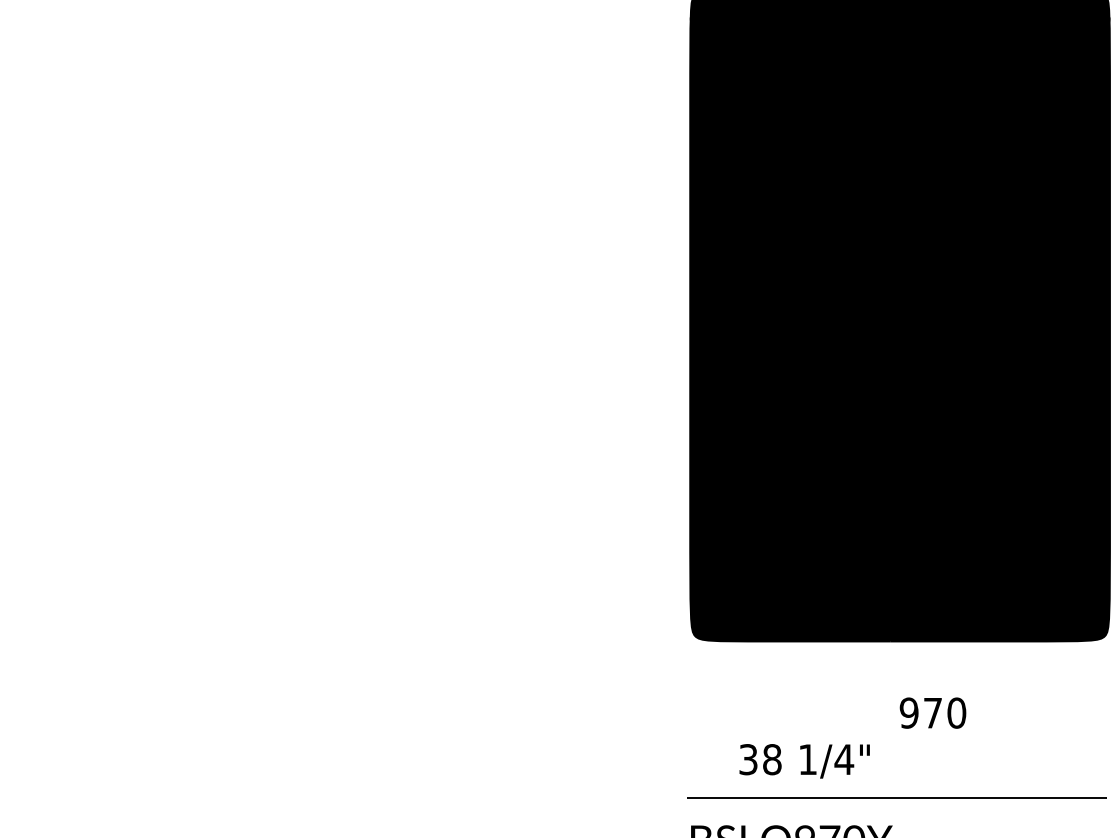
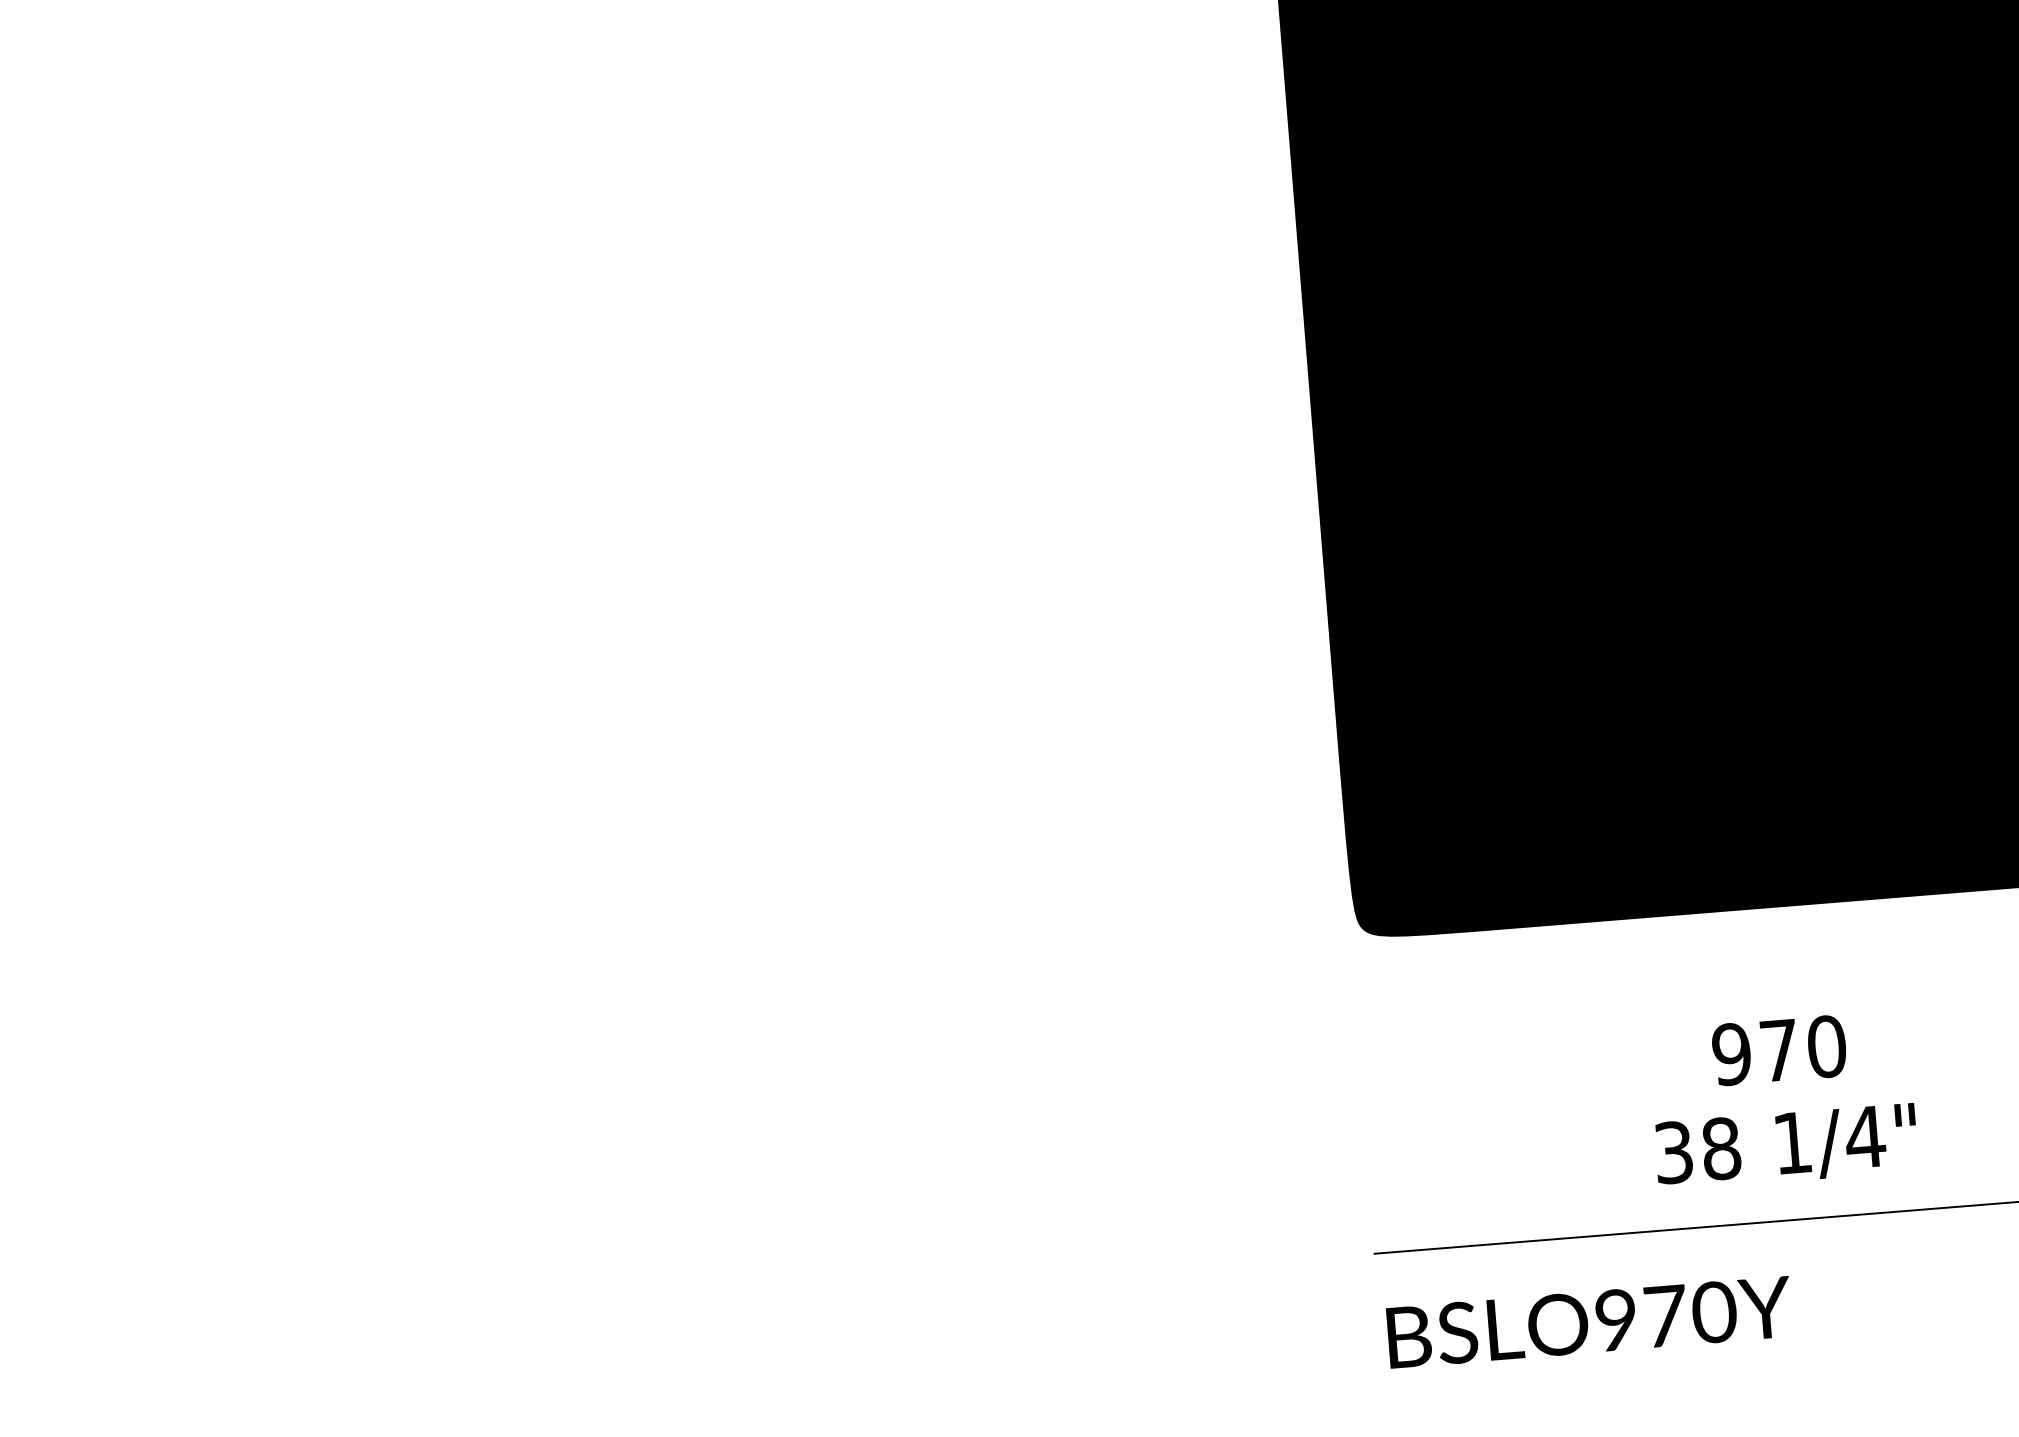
text: (932, 712) -> (1778, 1049), moved
text: (804, 761) -> (1786, 1147), moved

